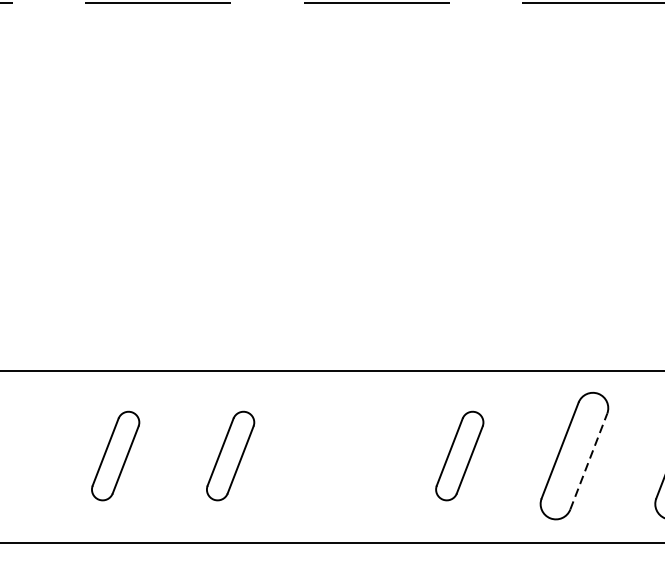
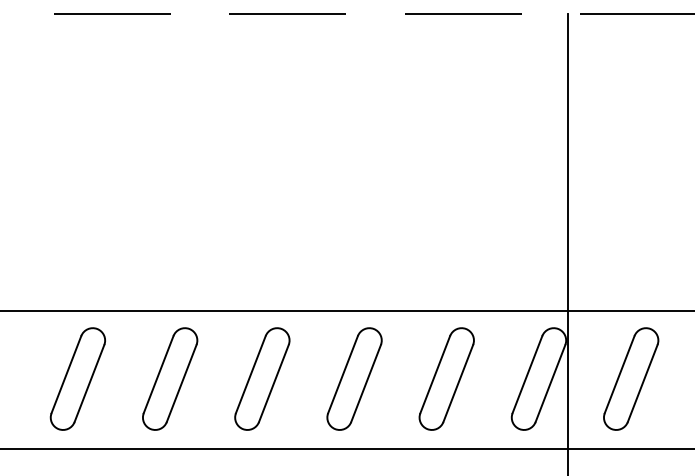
part: (115, 455) -> (77, 378), size x1.43
part: (230, 455) -> (170, 378), size x1.43
part: (345, 455) -> (262, 378), added
part: (459, 455) -> (354, 378), size x1.43
line: (589, 461) -> (458, 383), dashed -> solid

